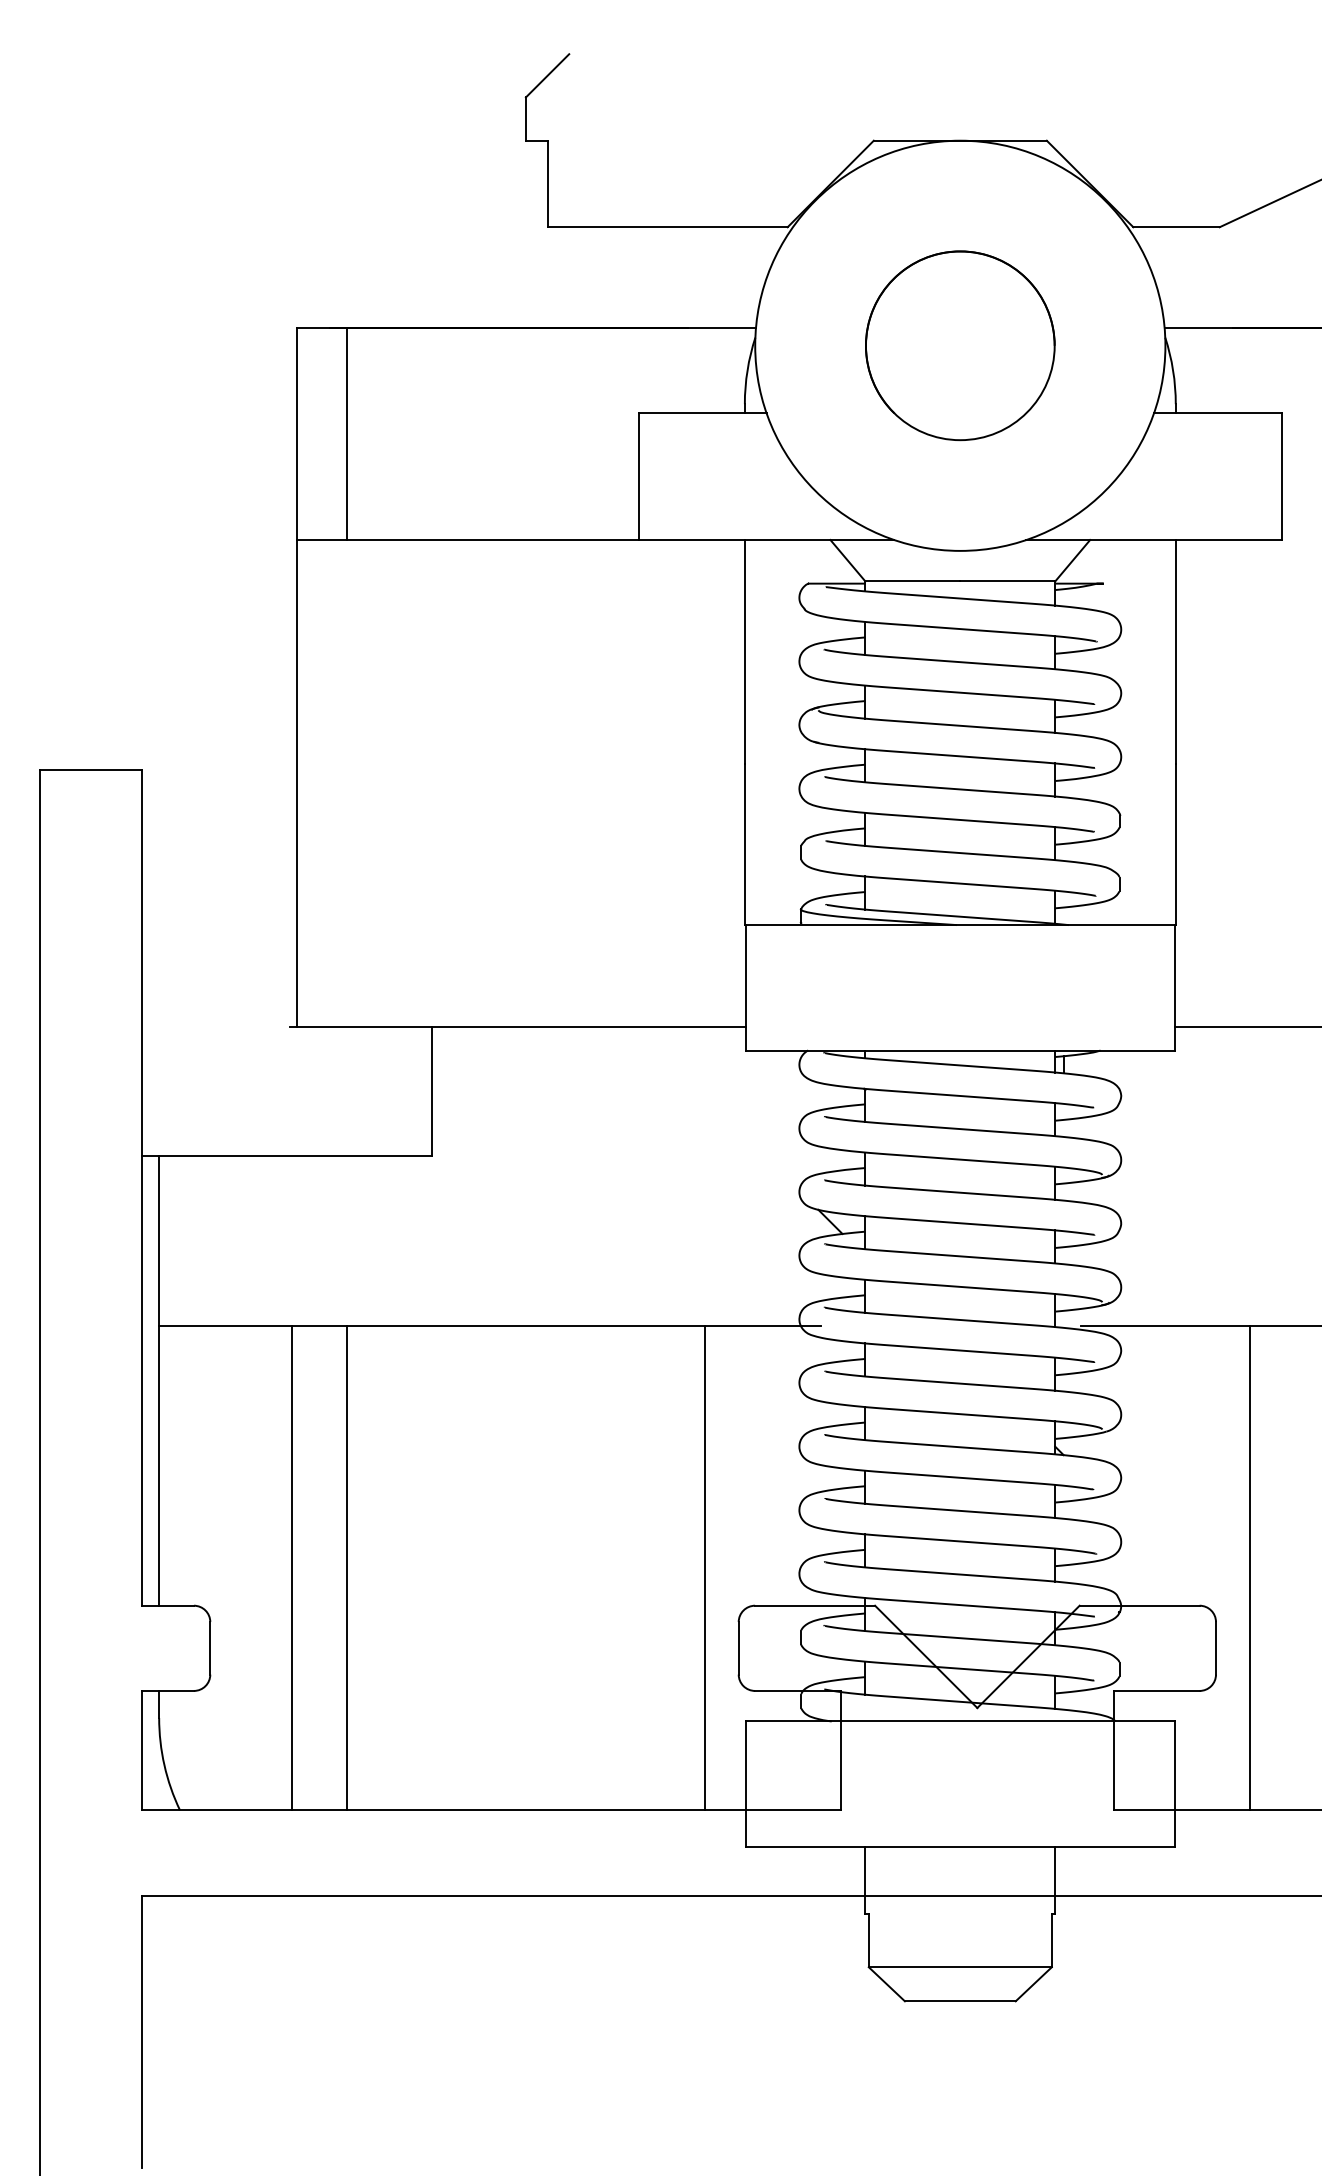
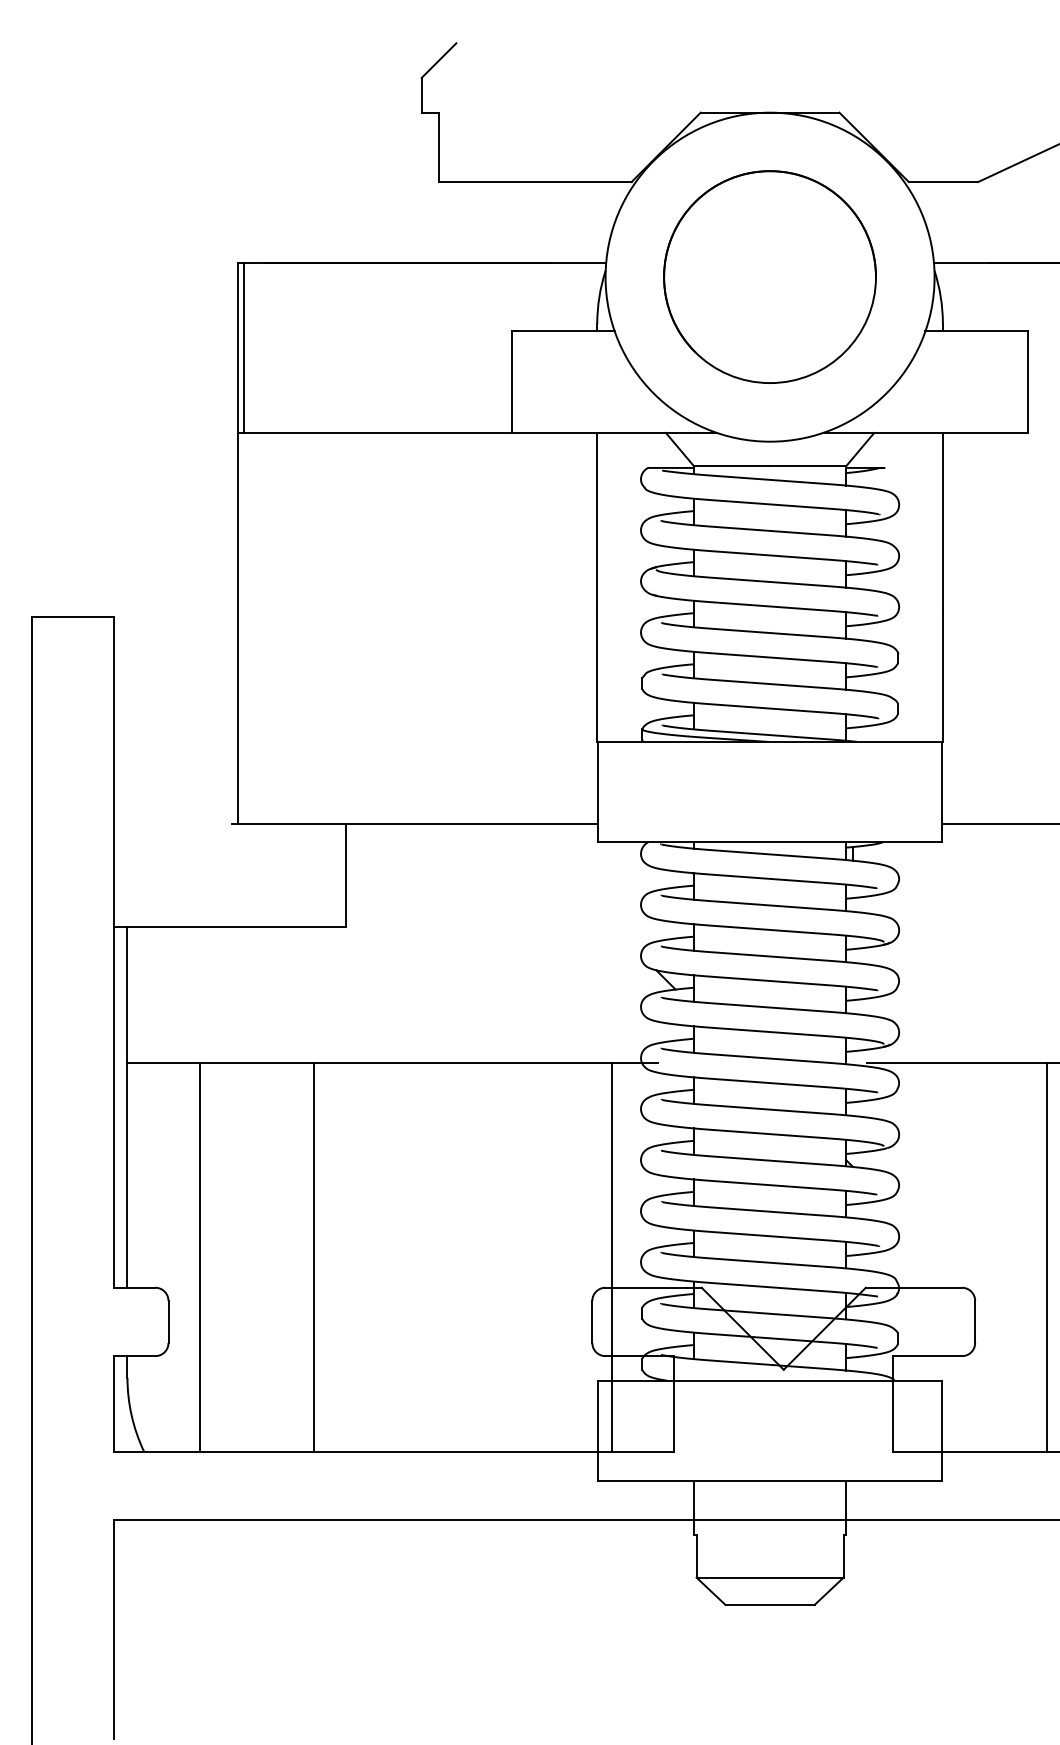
part: (960, 345) -> (770, 276), size x1.4
line: (346, 433) -> (244, 347), moved
line: (291, 1567) -> (199, 1257), moved
line: (346, 1567) -> (313, 1257), moved
line: (704, 1567) -> (612, 1257), moved
line: (1250, 1567) -> (1046, 1257), moved

